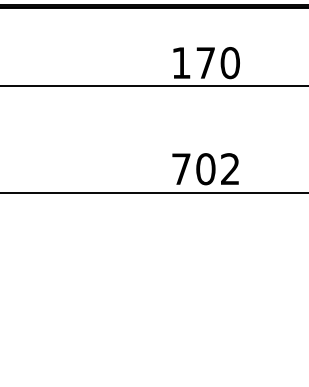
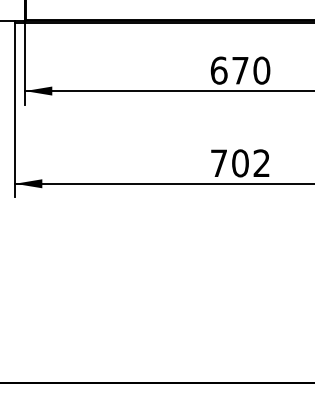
text: (180, 62) -> (218, 70), 170 -> 670

